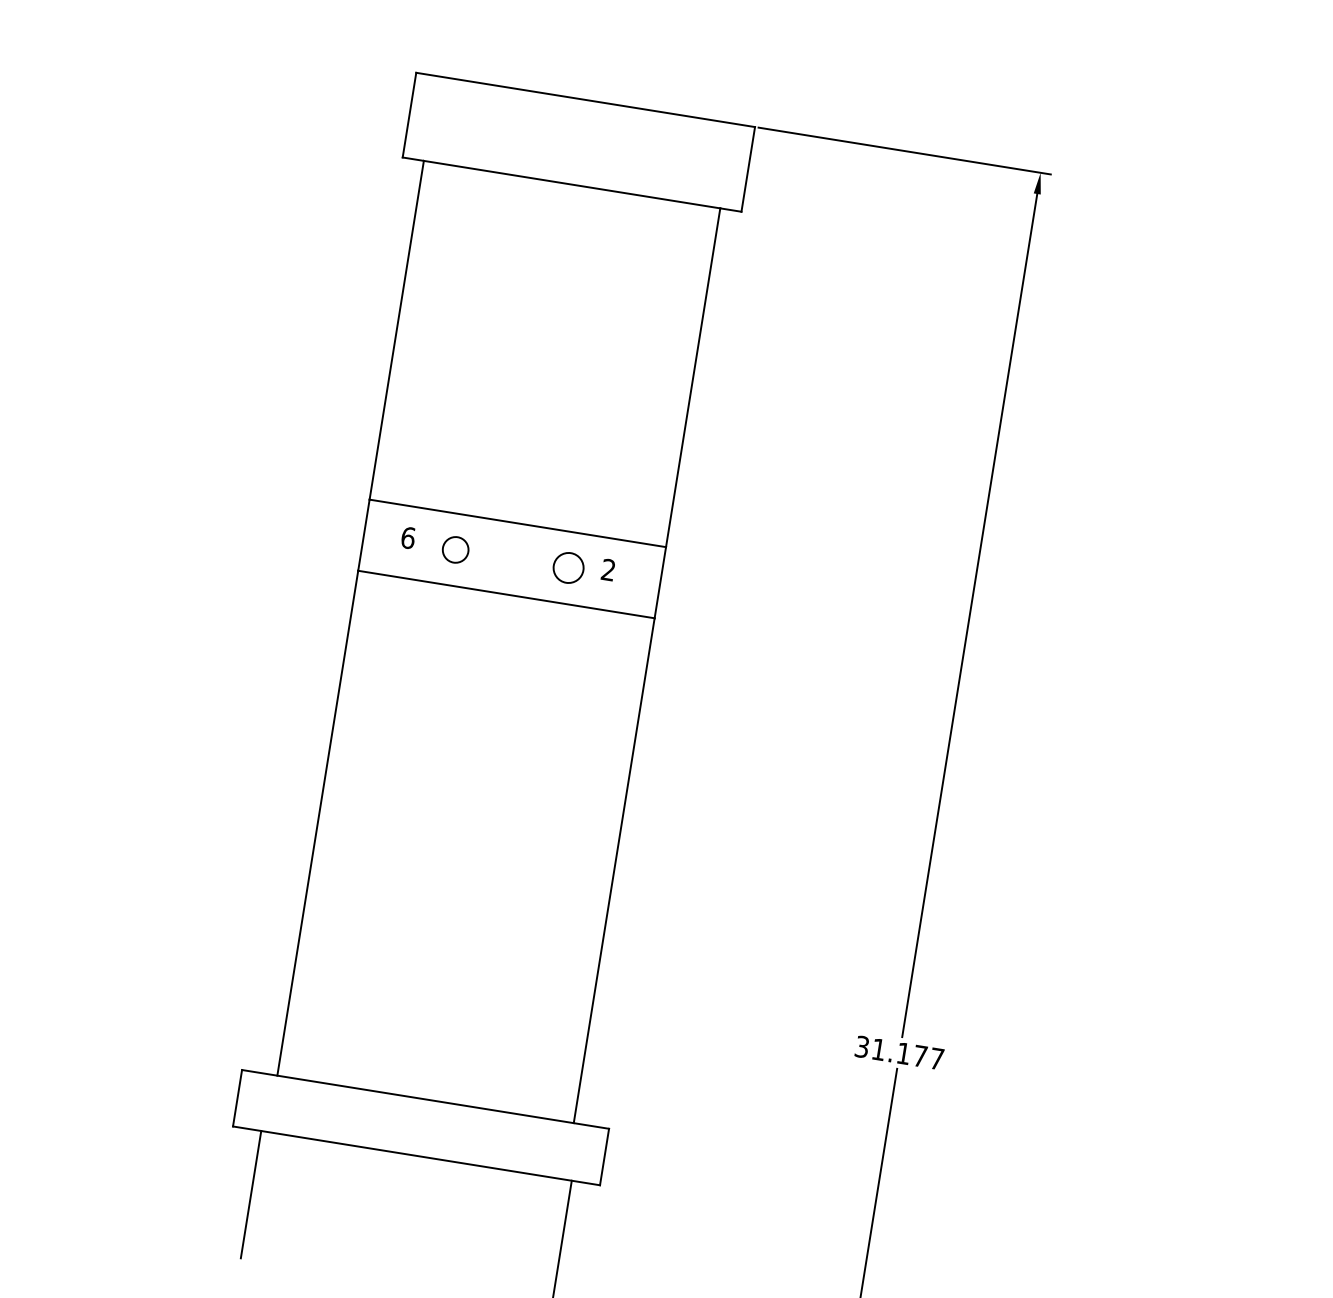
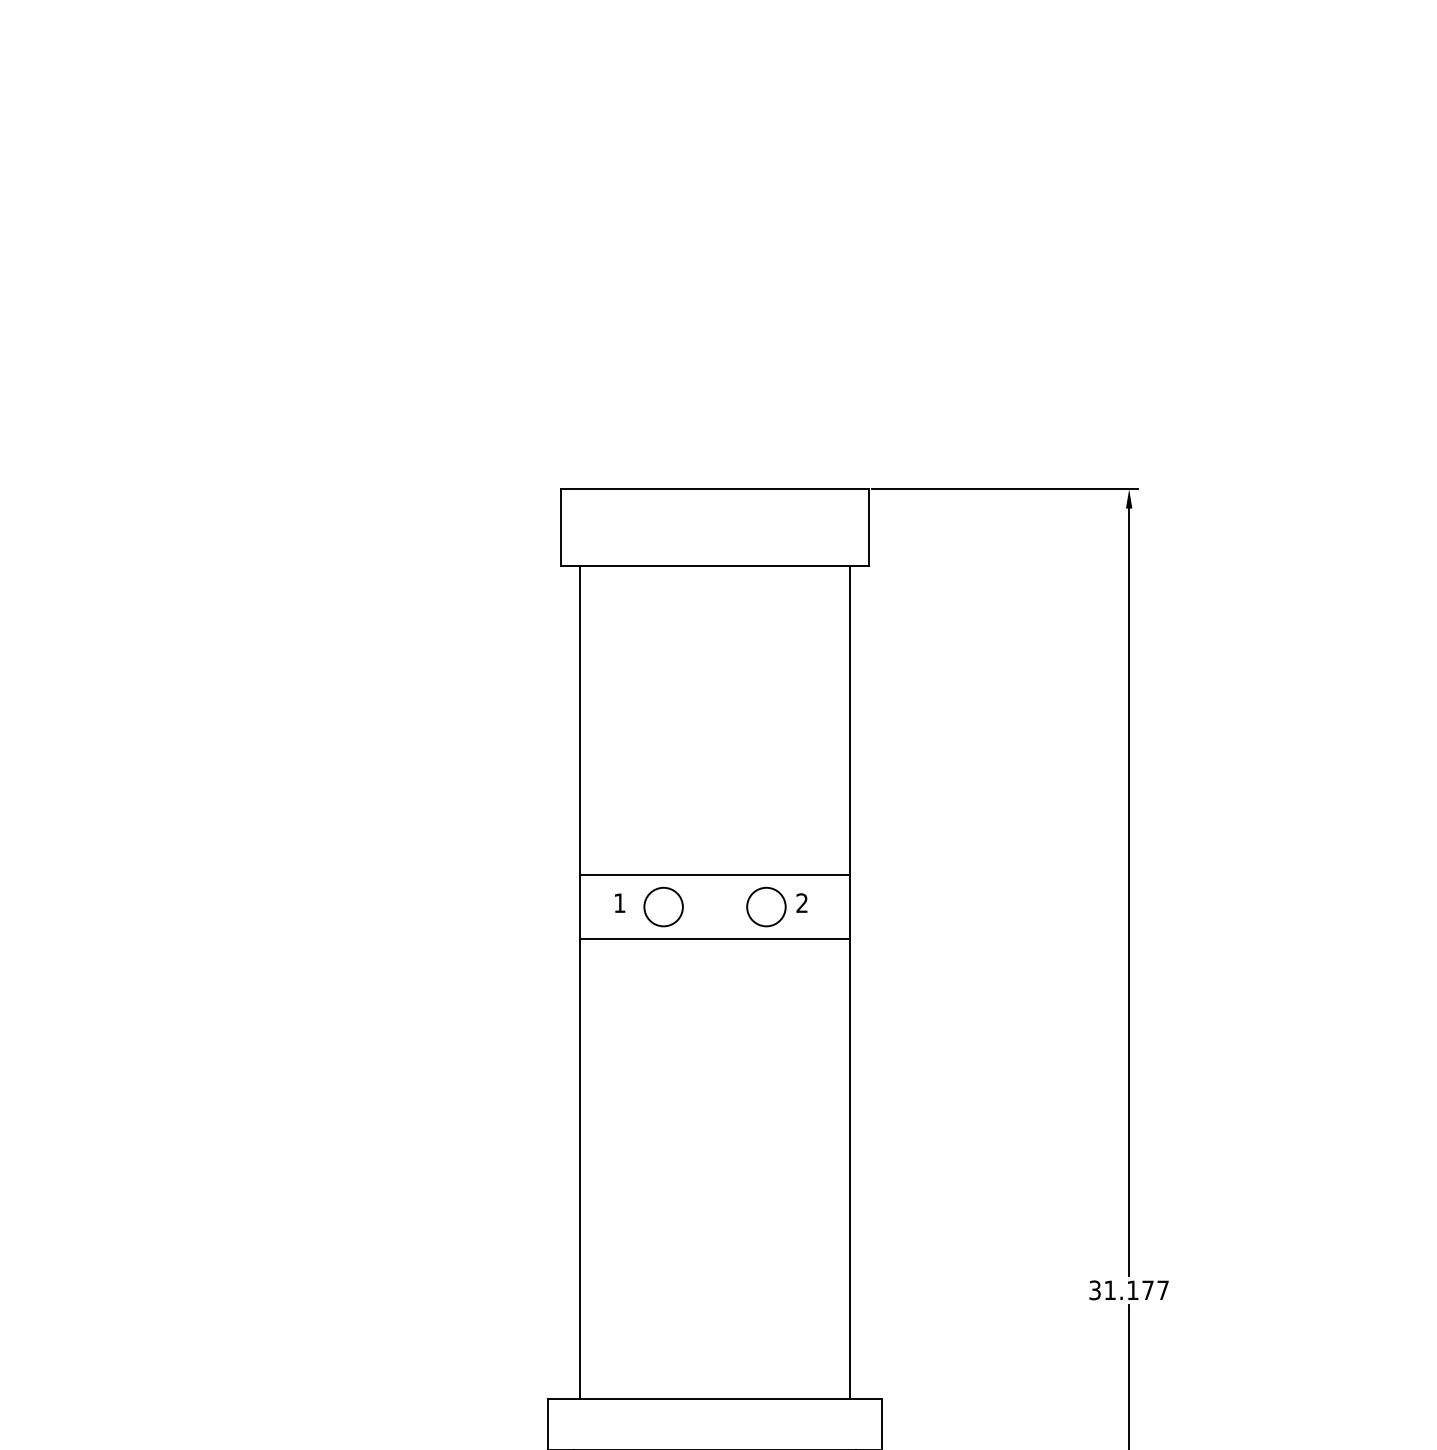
text: (407, 538) -> (619, 903), 6 -> 1
circle: (455, 549) -> (663, 906), size x1.67
circle: (568, 567) -> (766, 906), size x1.43

